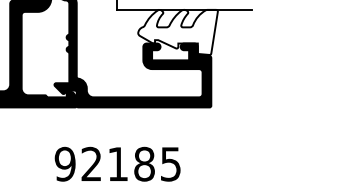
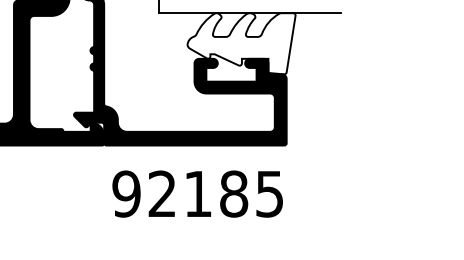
text: (117, 163) -> (197, 193), moved

